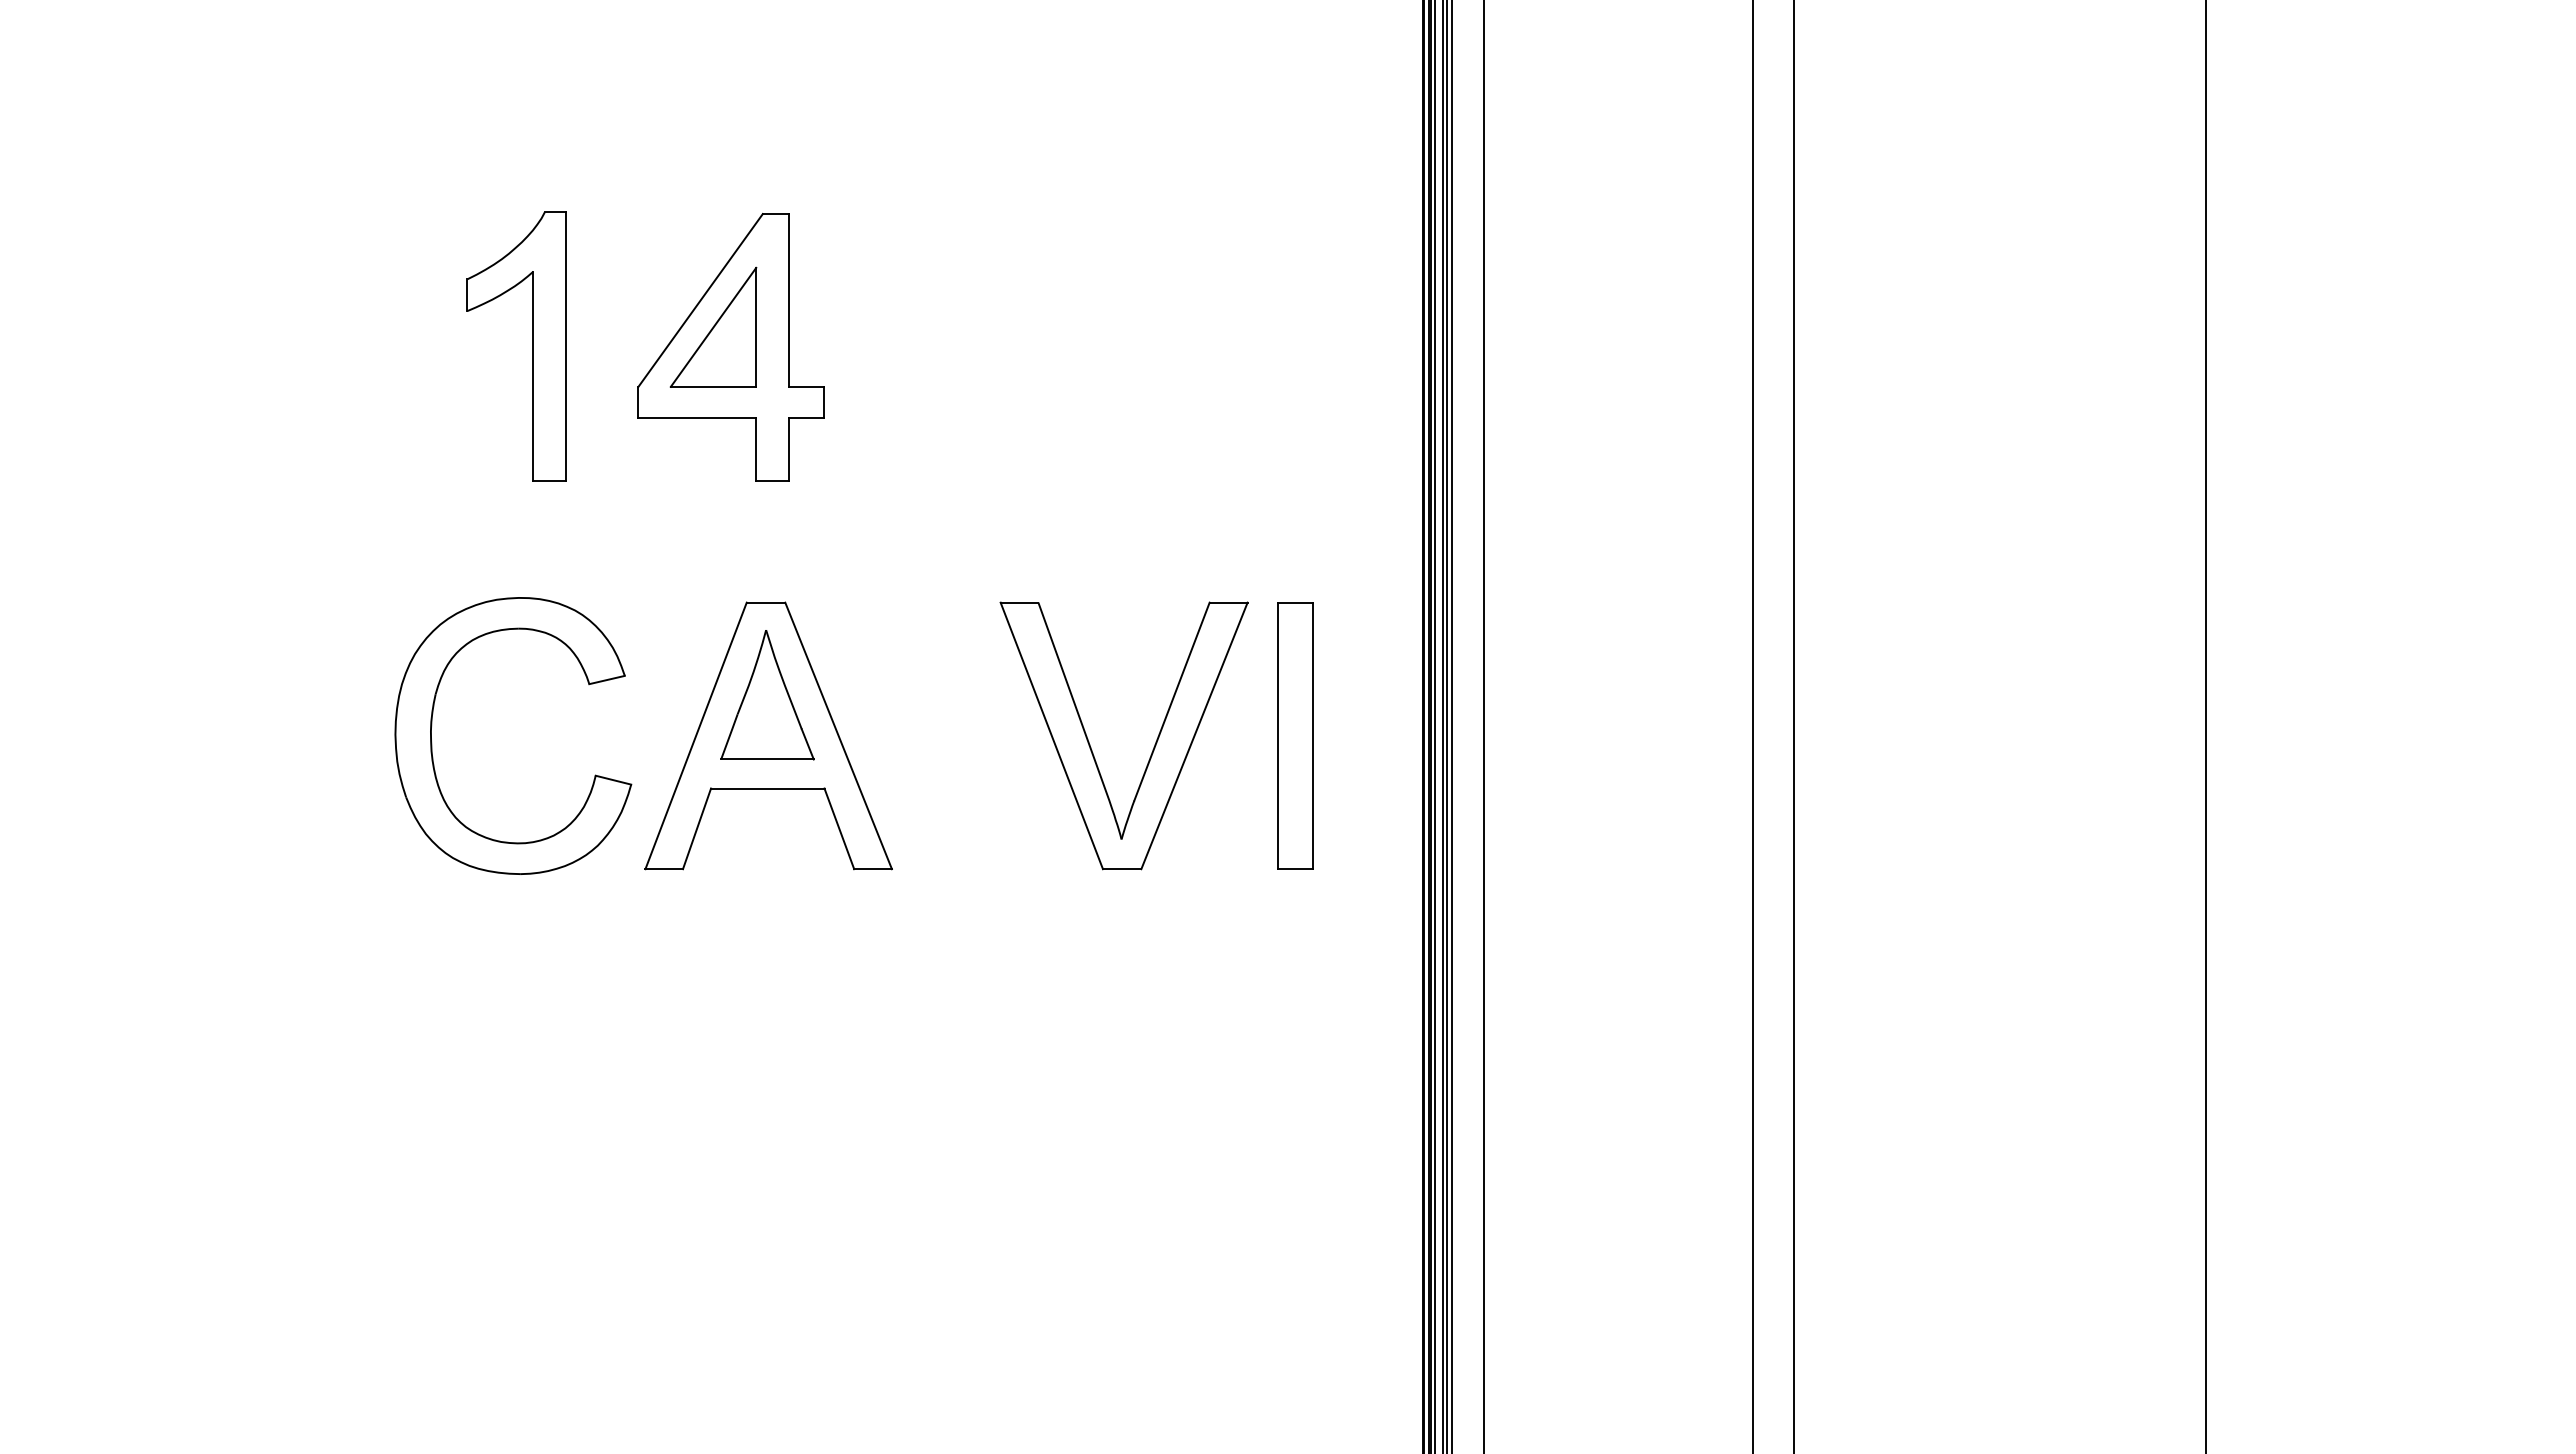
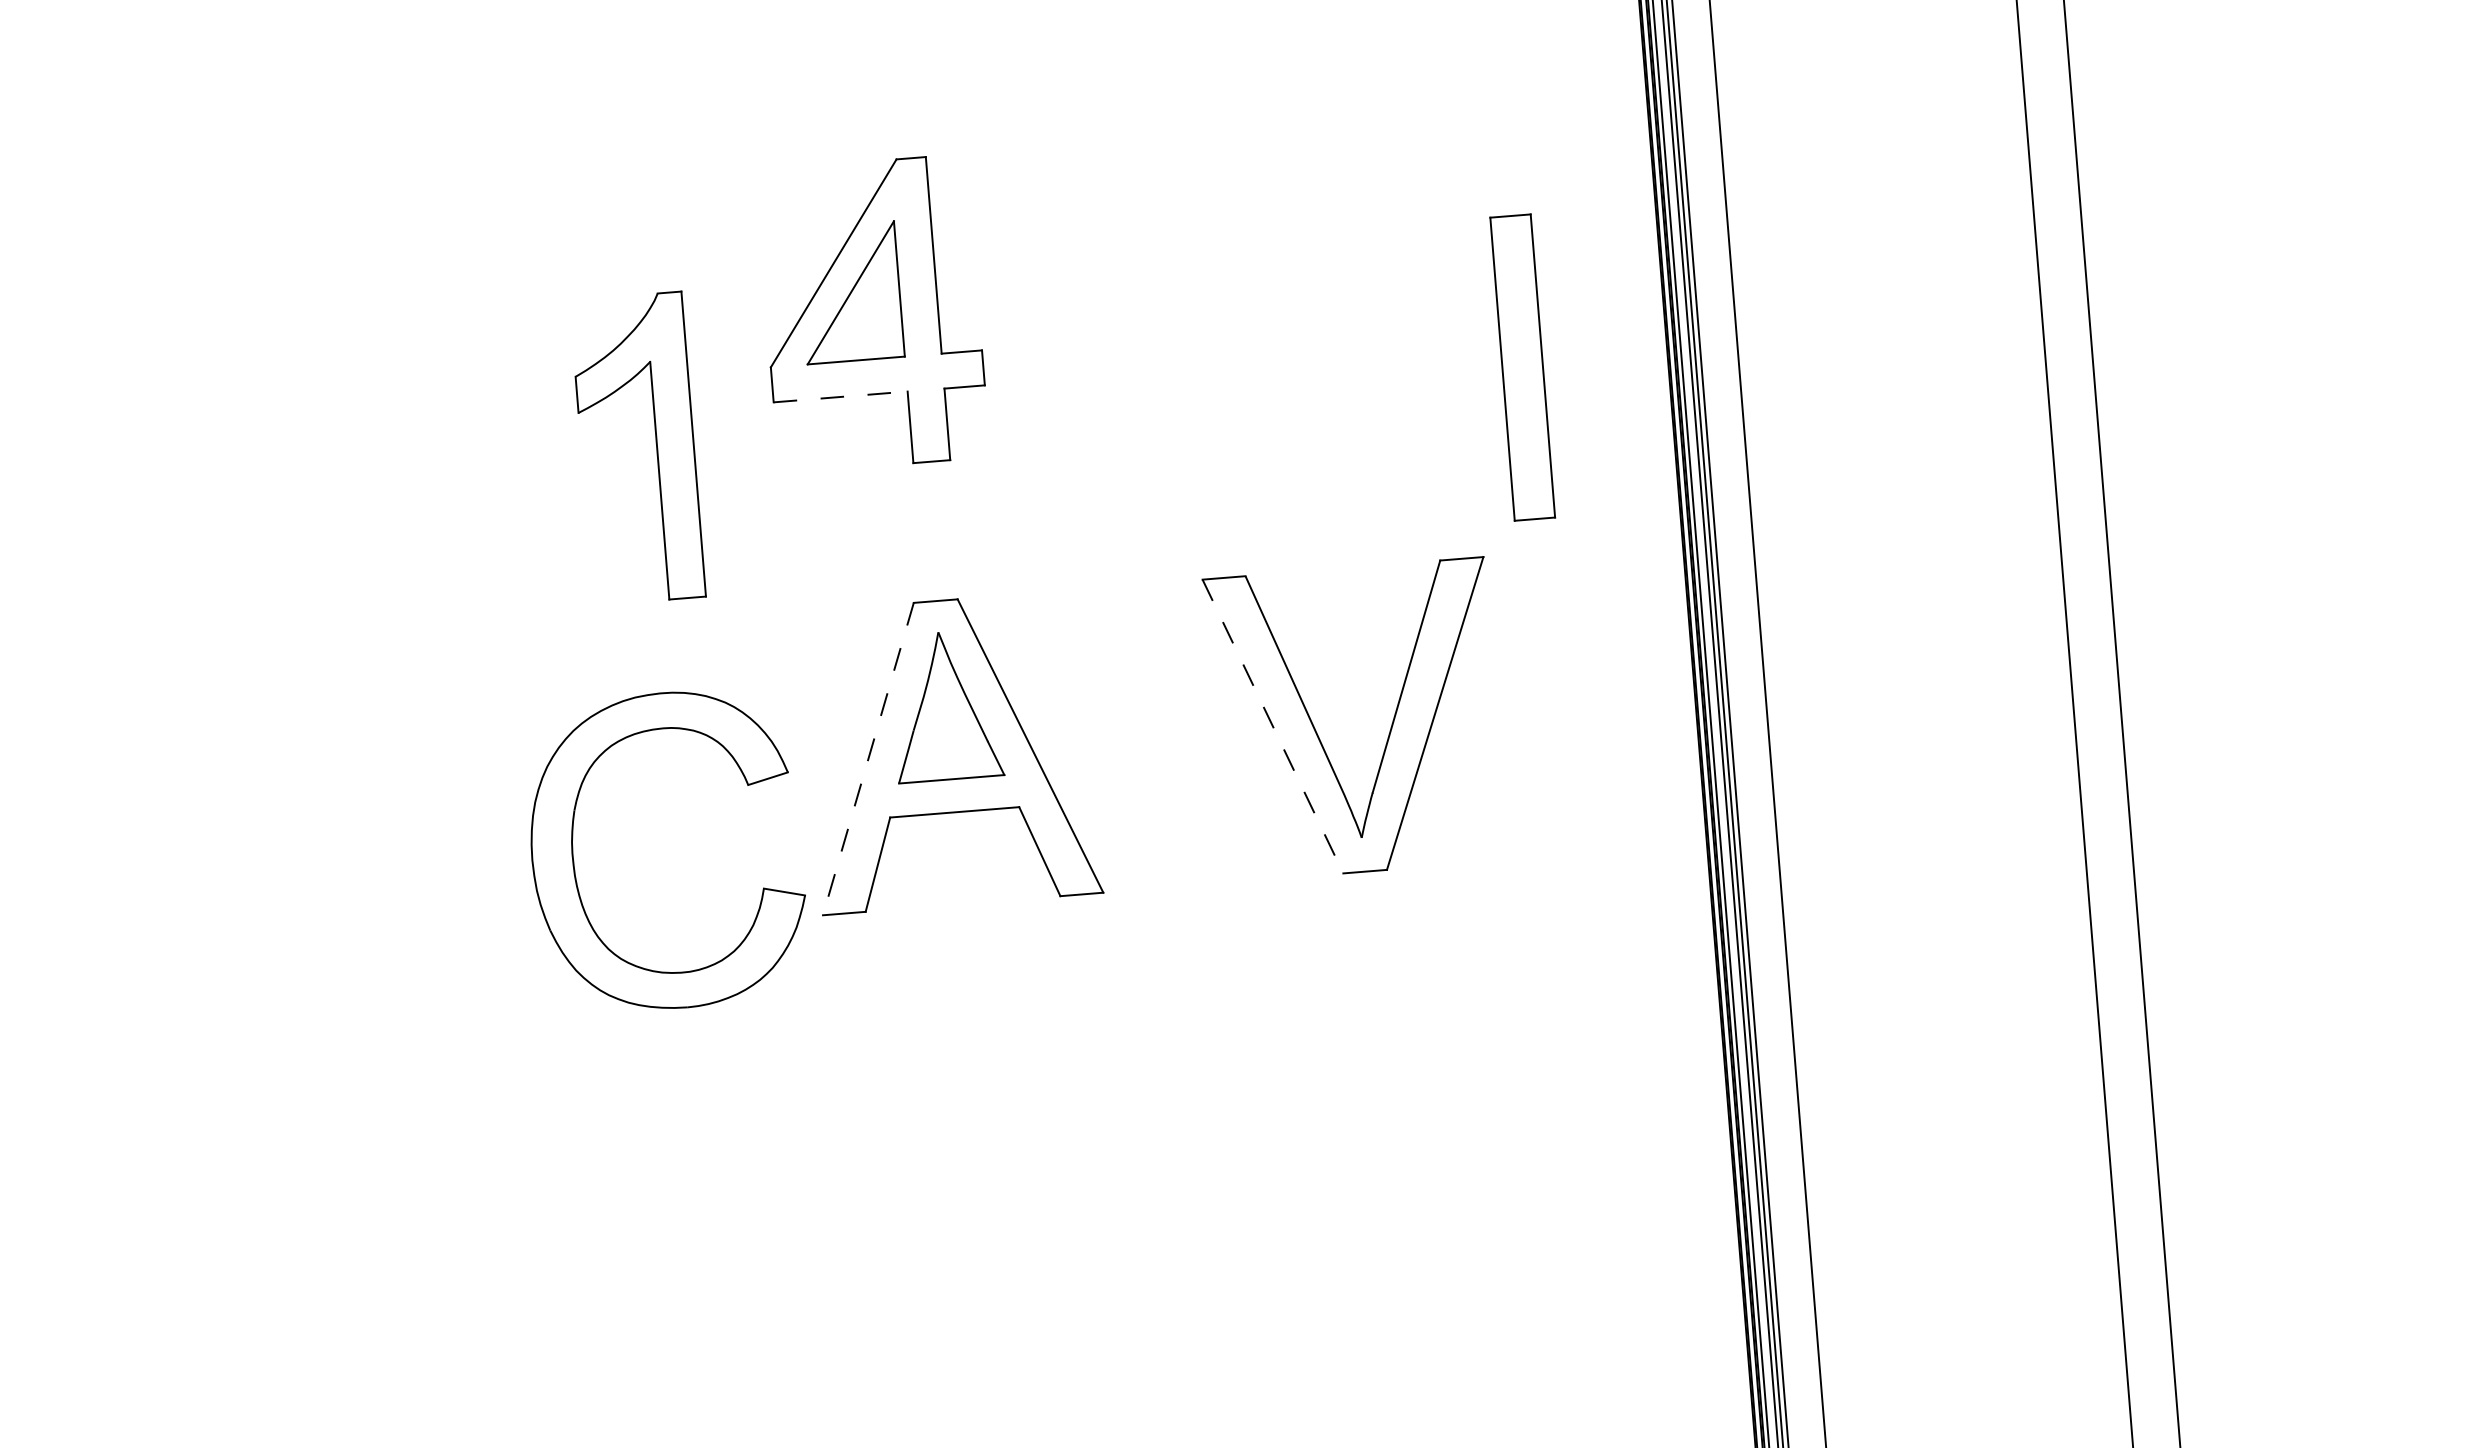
part: (532, 346) -> (656, 447), moved
line: (697, 417) -> (840, 396), solid -> dashed
line: (696, 735) -> (868, 758), solid -> dashed
line: (1051, 735) -> (1272, 726), solid -> dashed
part: (1295, 735) -> (1522, 367), moved
part: (432, 742) -> (575, 865), moved

